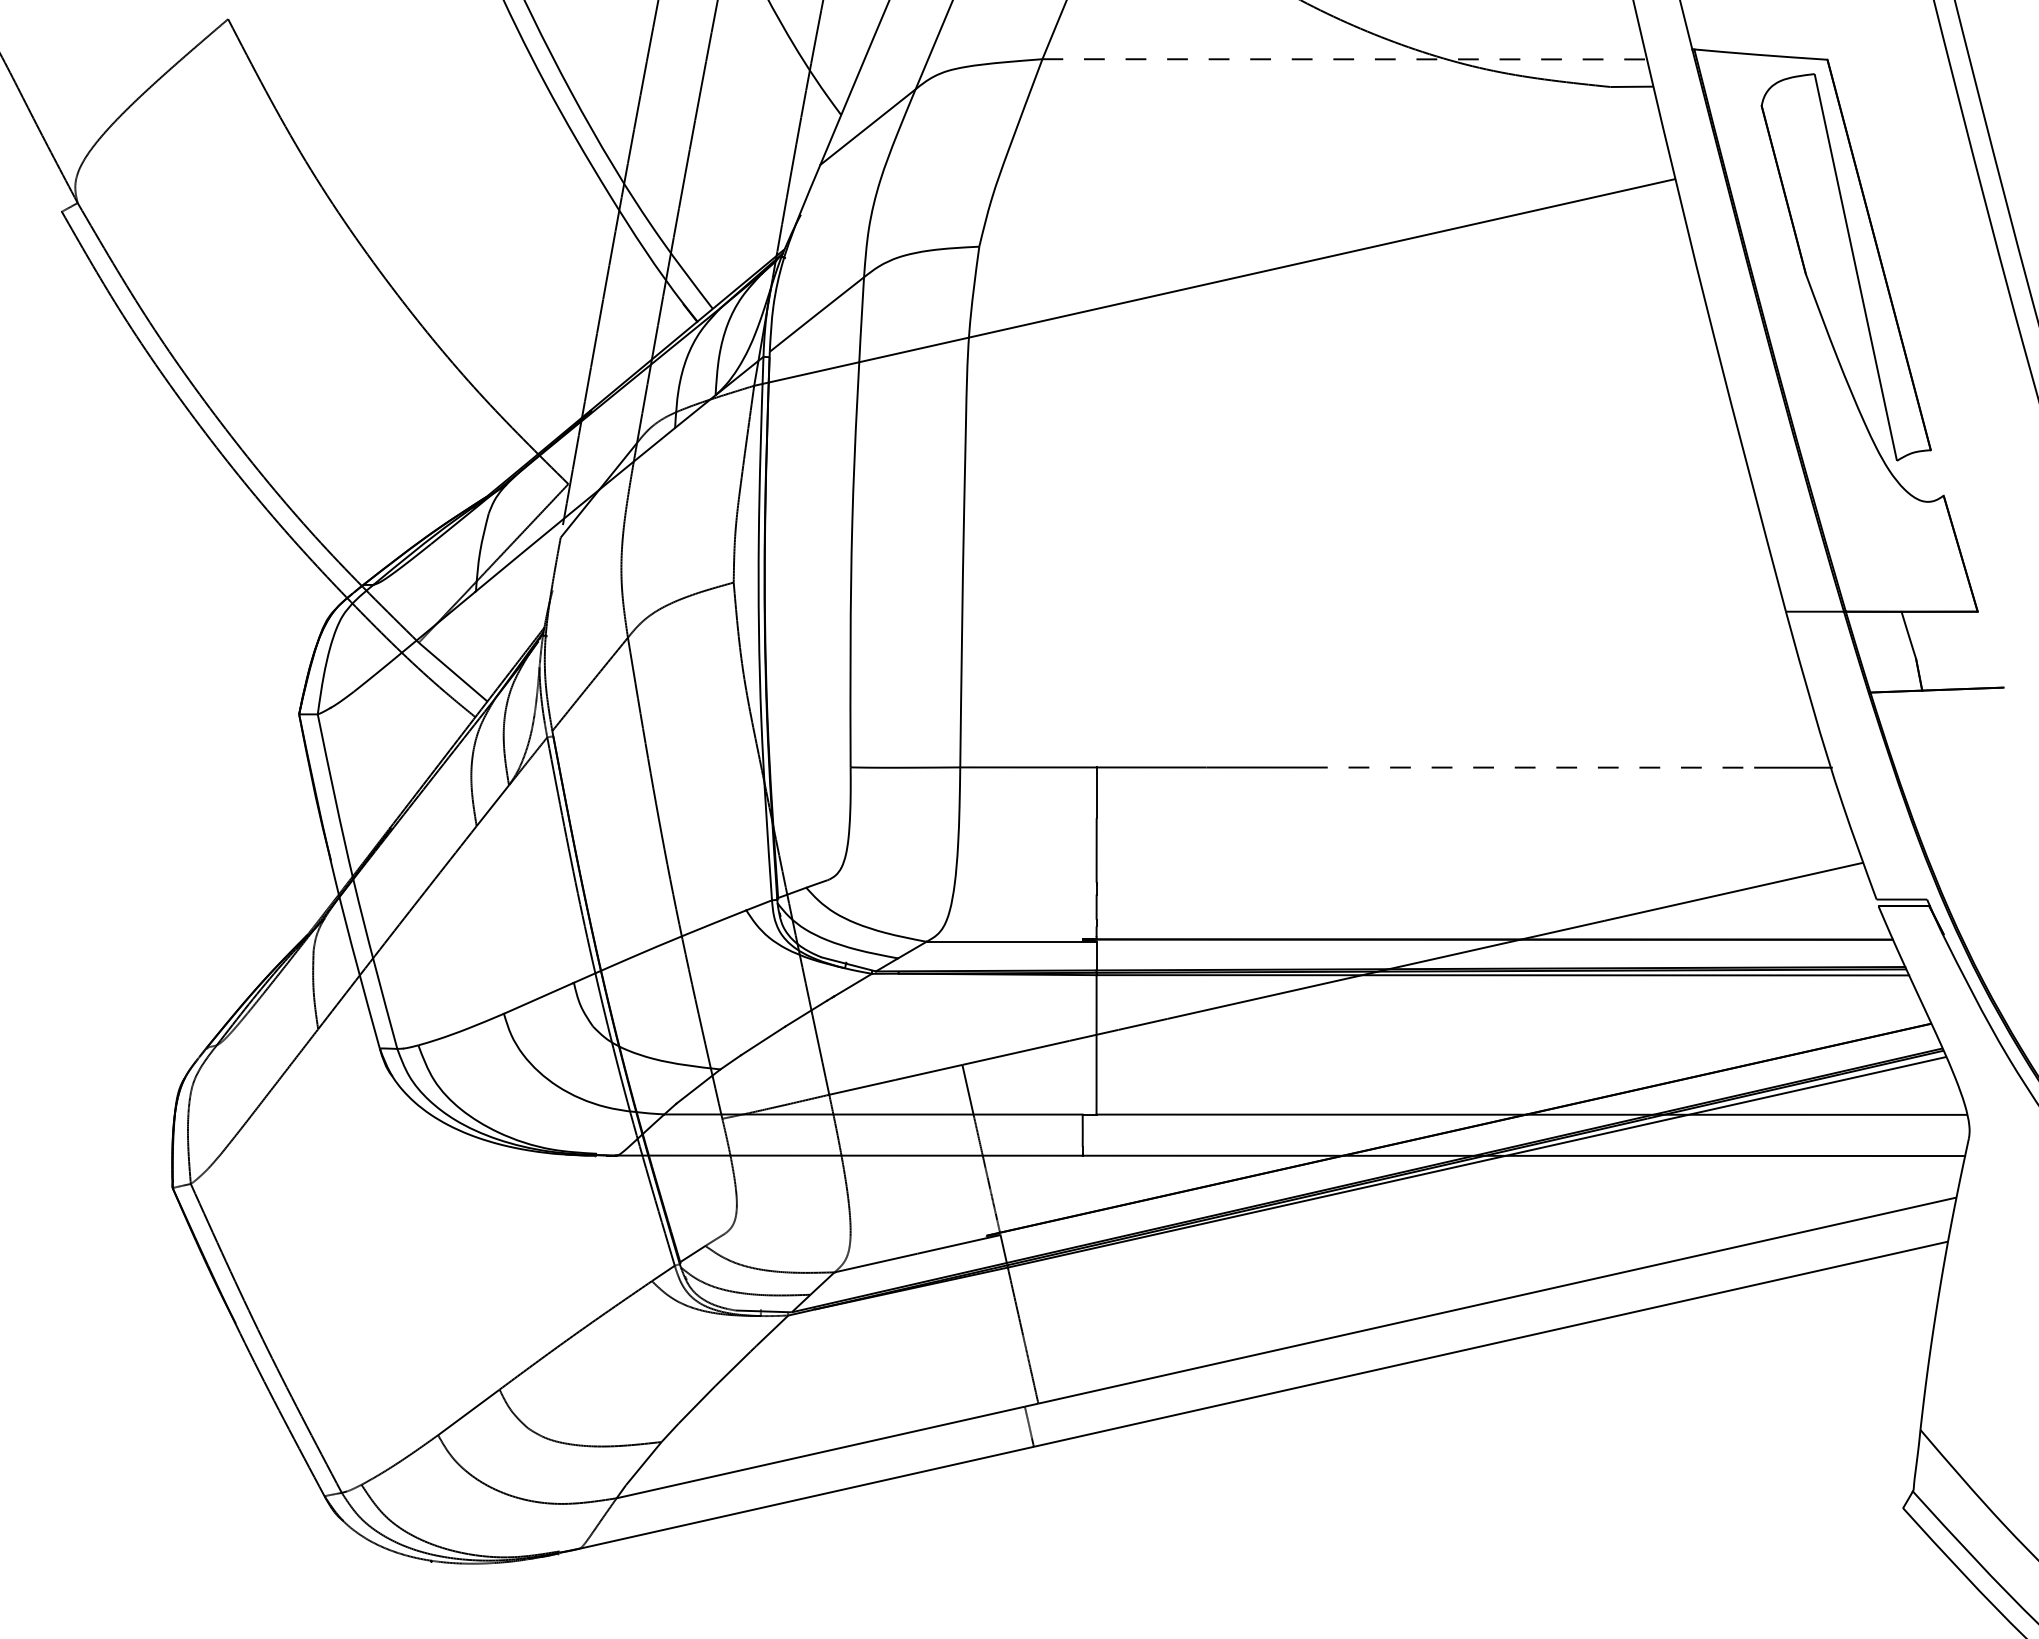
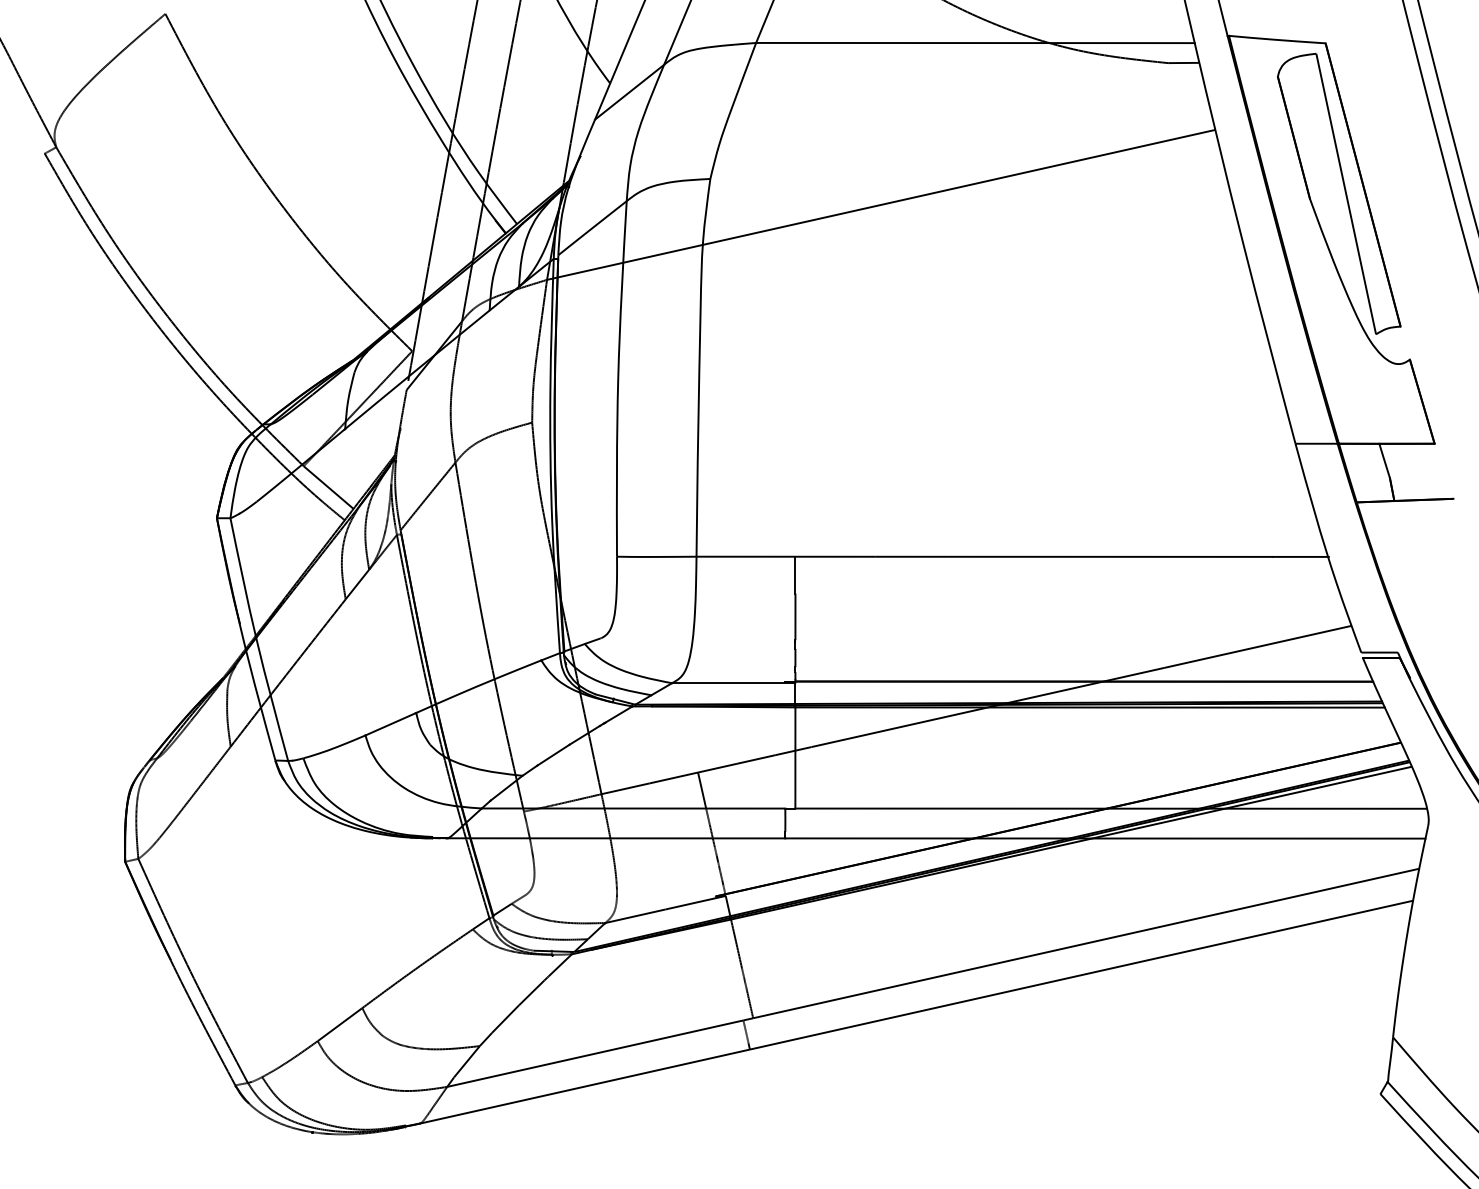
line: (1344, 59) -> (975, 43), dashed -> solid
line: (1530, 767) -> (1110, 556), dashed -> solid

